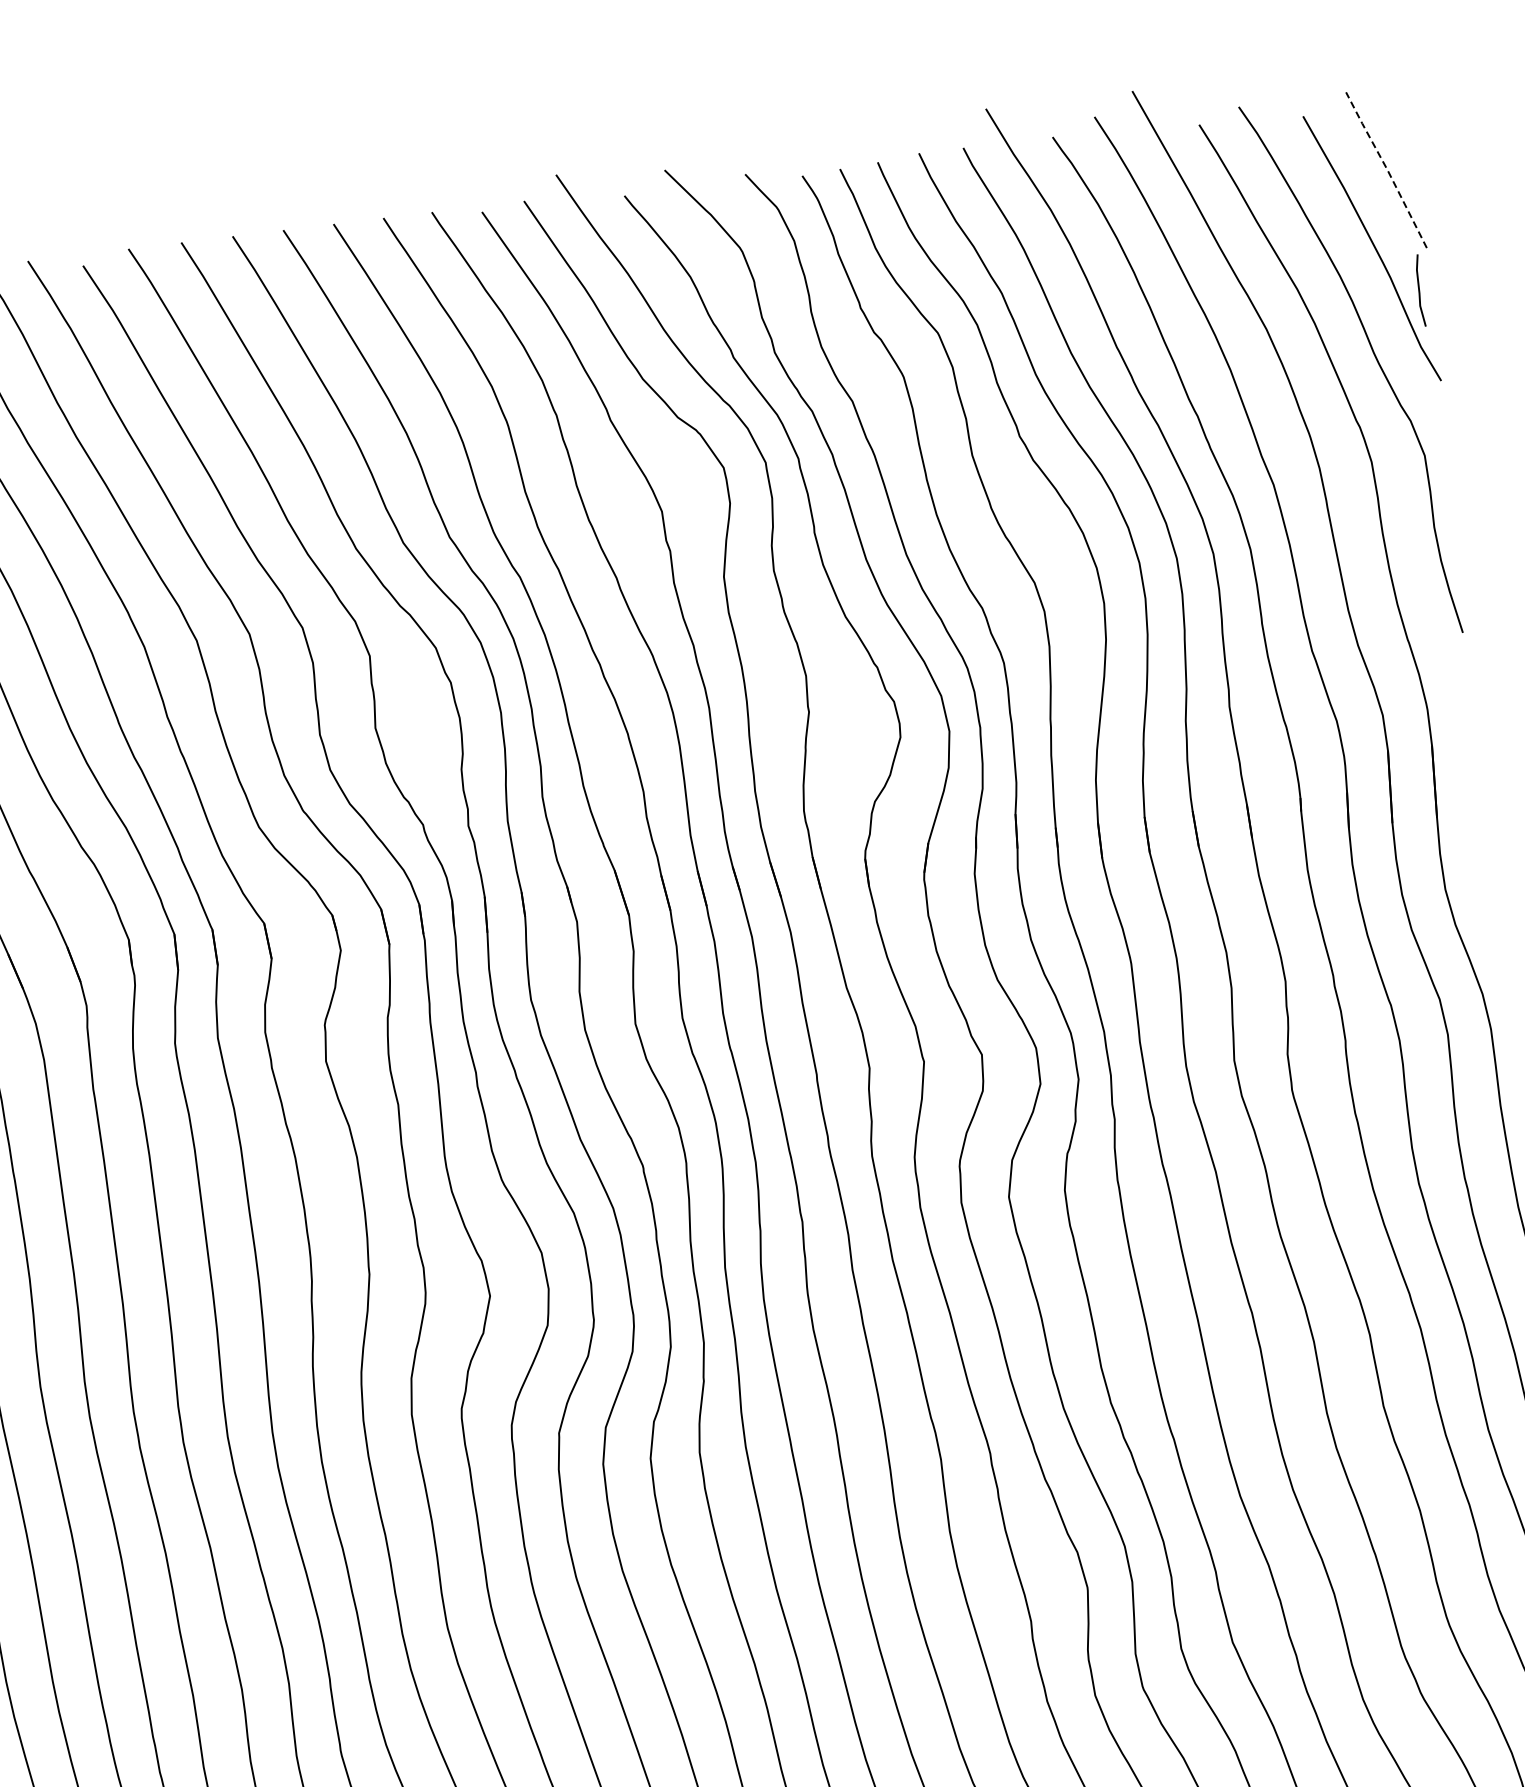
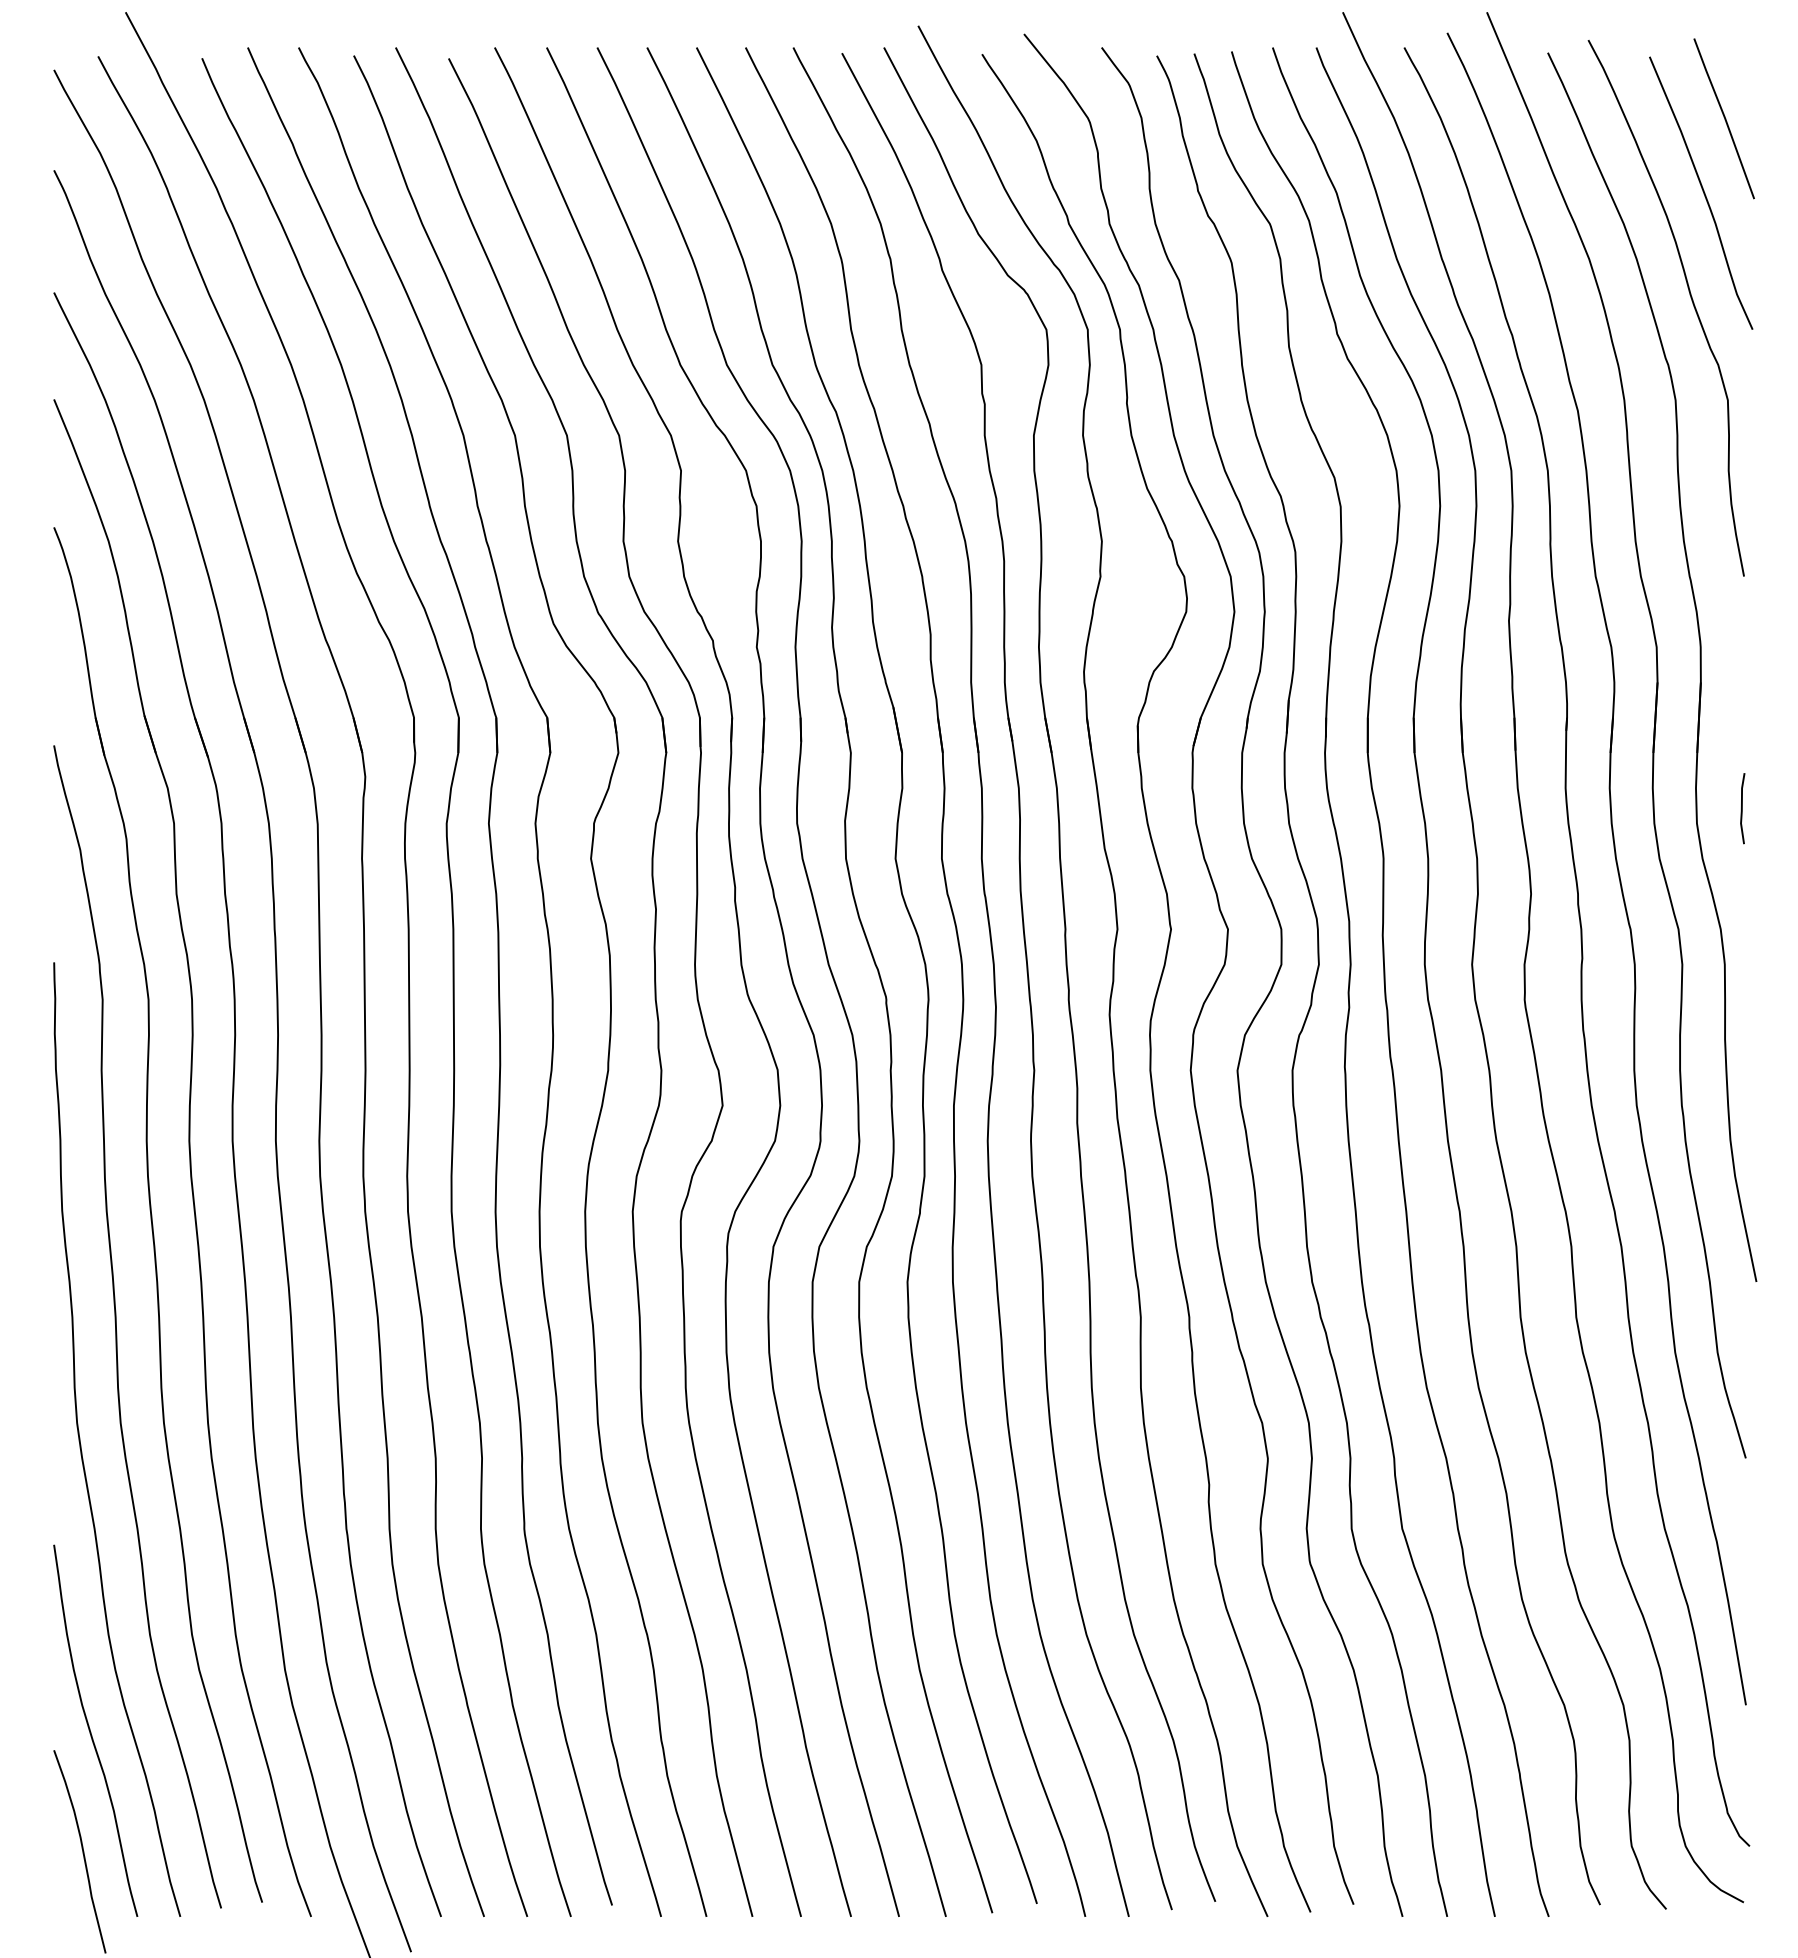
line: (1387, 169) -> (1725, 118), dashed -> solid
line: (1419, 290) -> (1742, 808), moved

